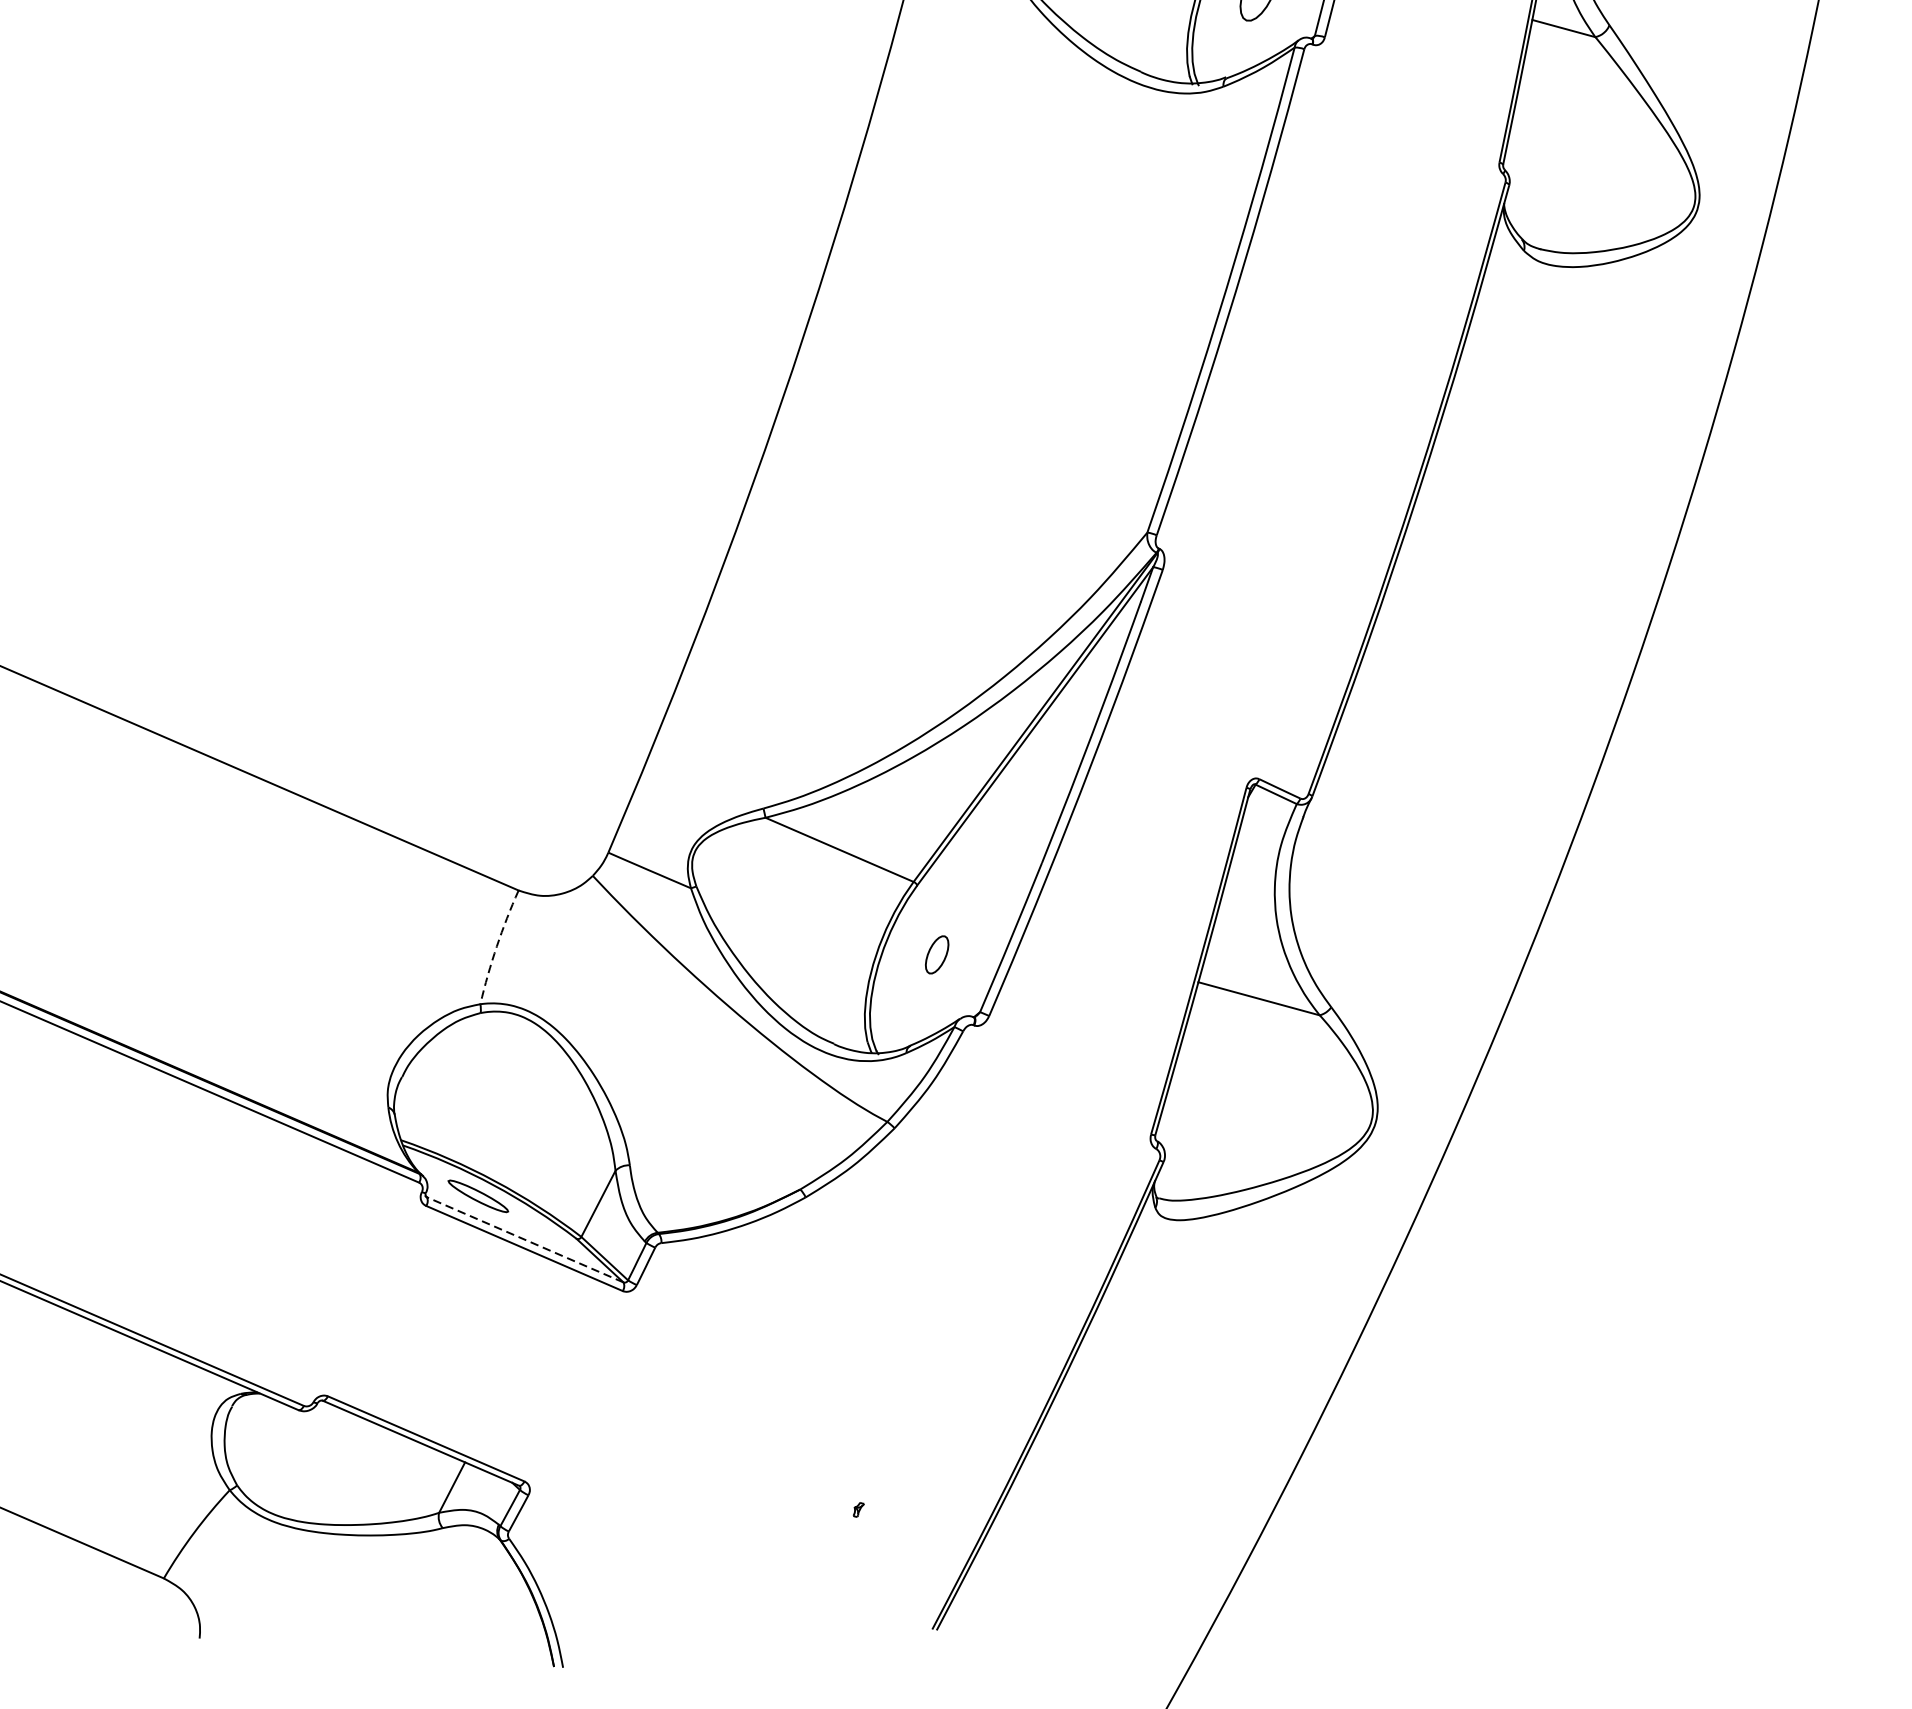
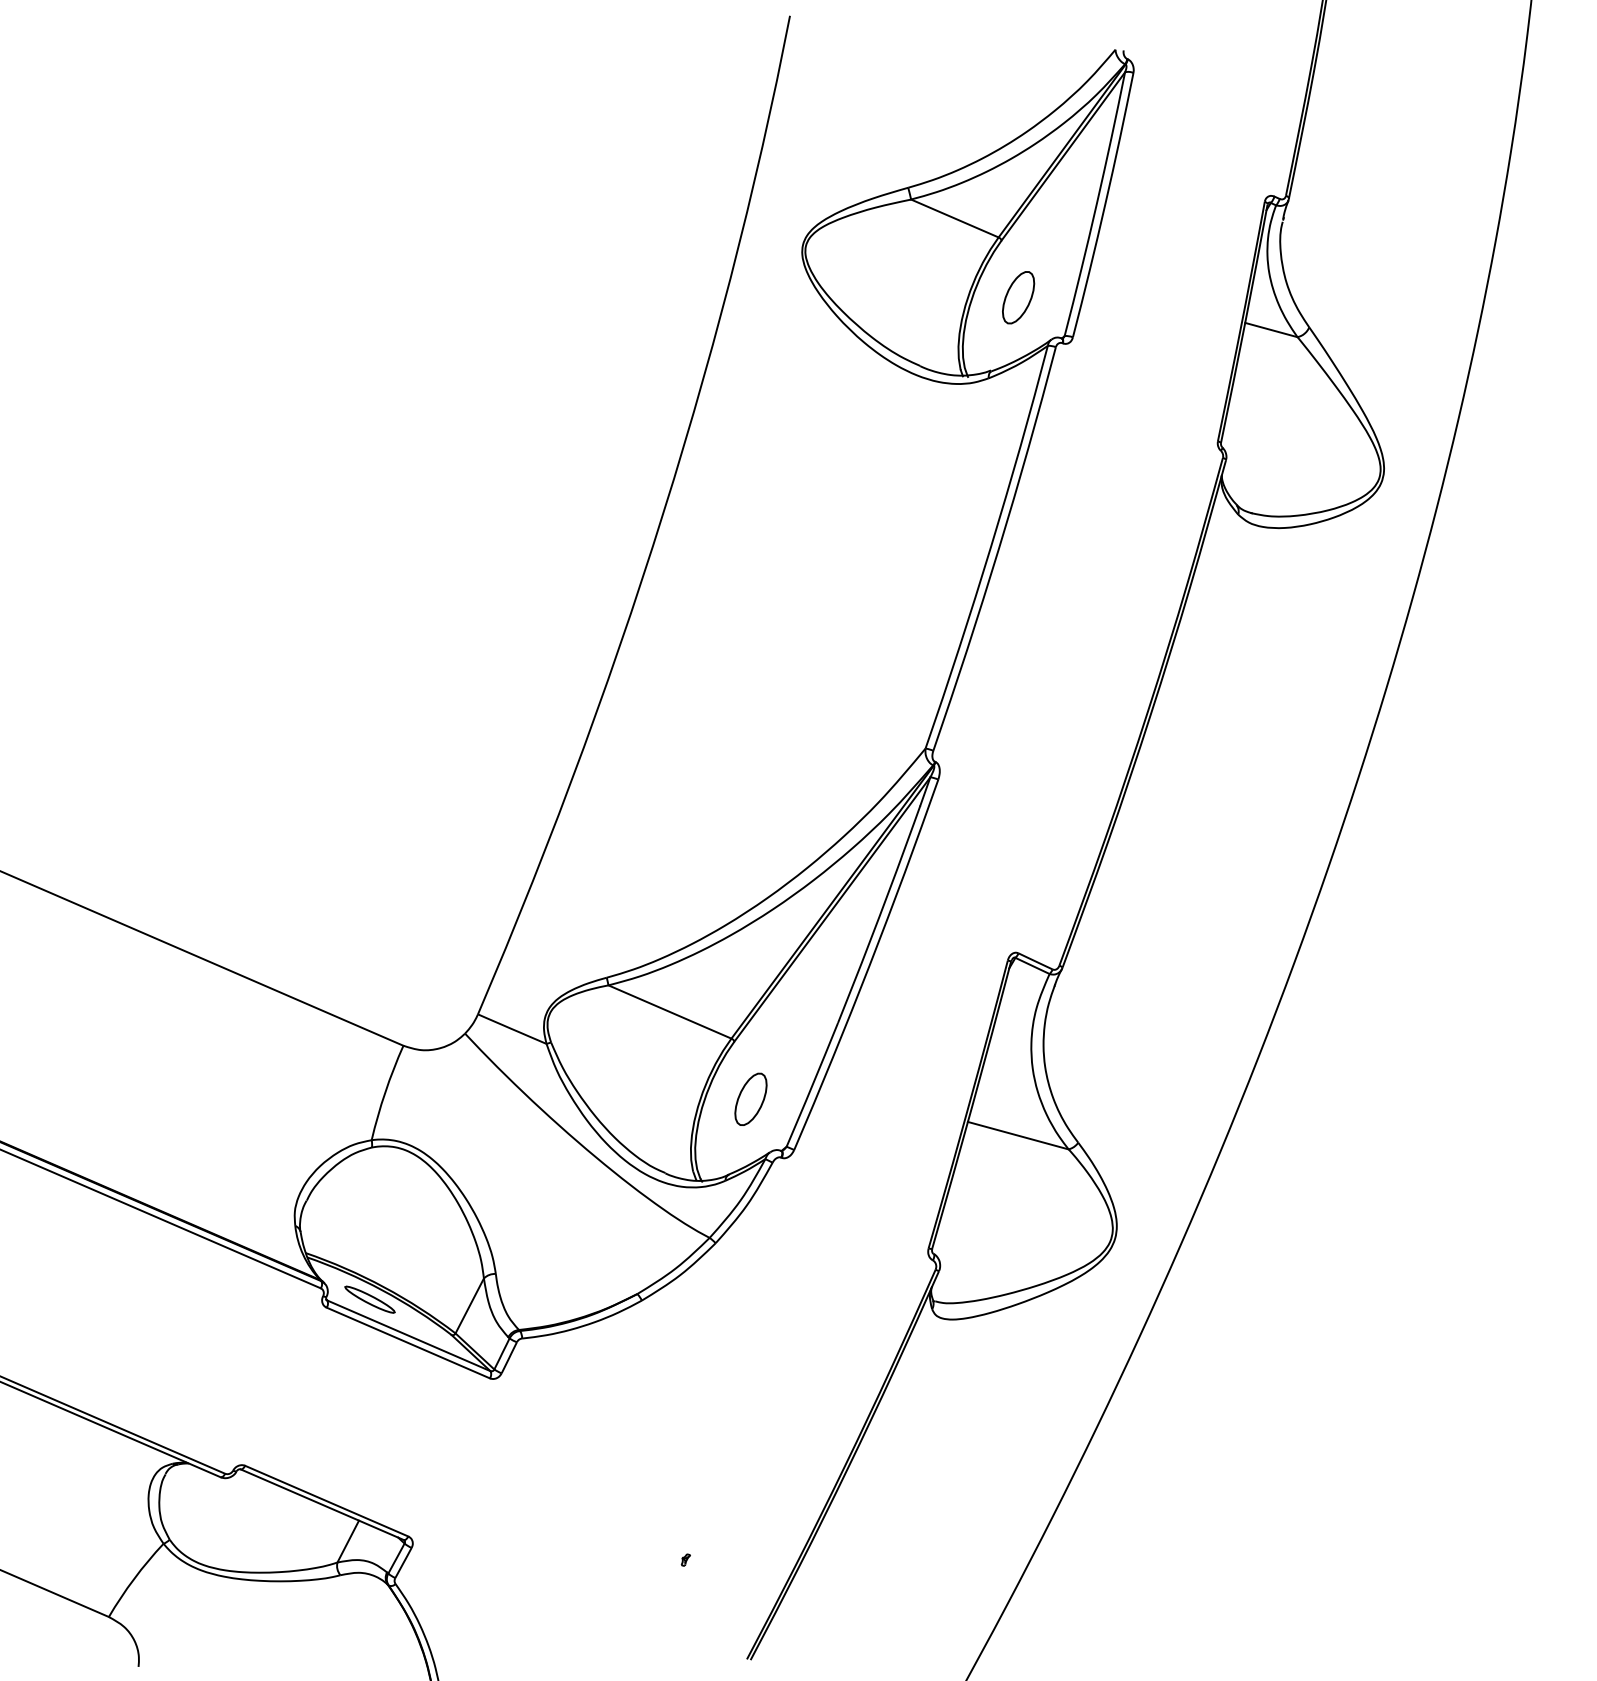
arc: (496, 946) -> (385, 1092), dashed -> solid
part: (936, 954) -> (750, 1098), size x1.67
line: (524, 1239) -> (408, 1335), dashed -> solid

